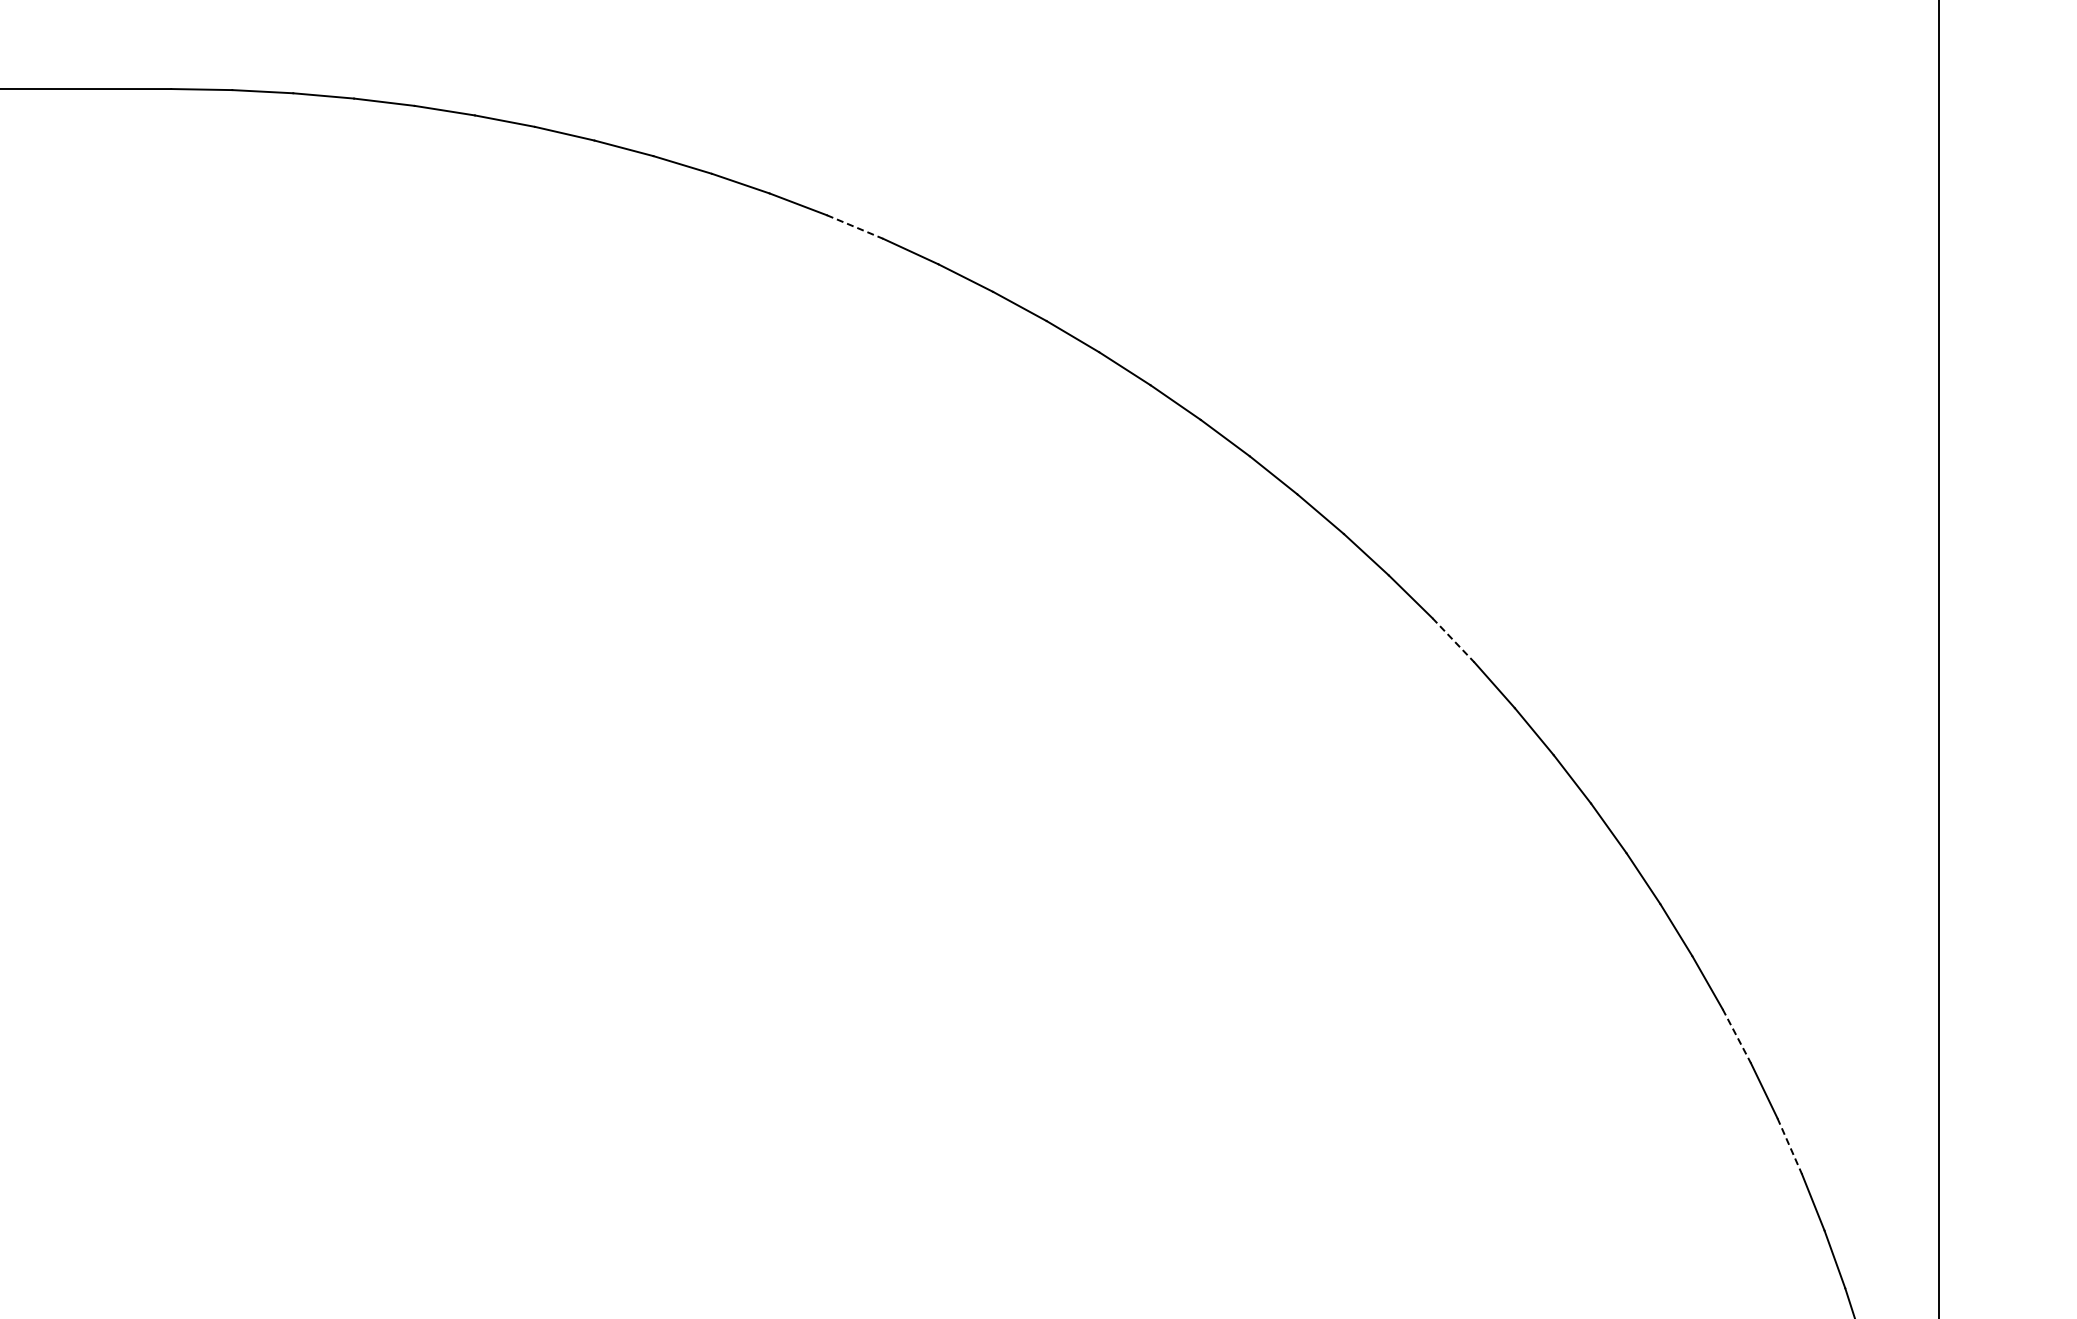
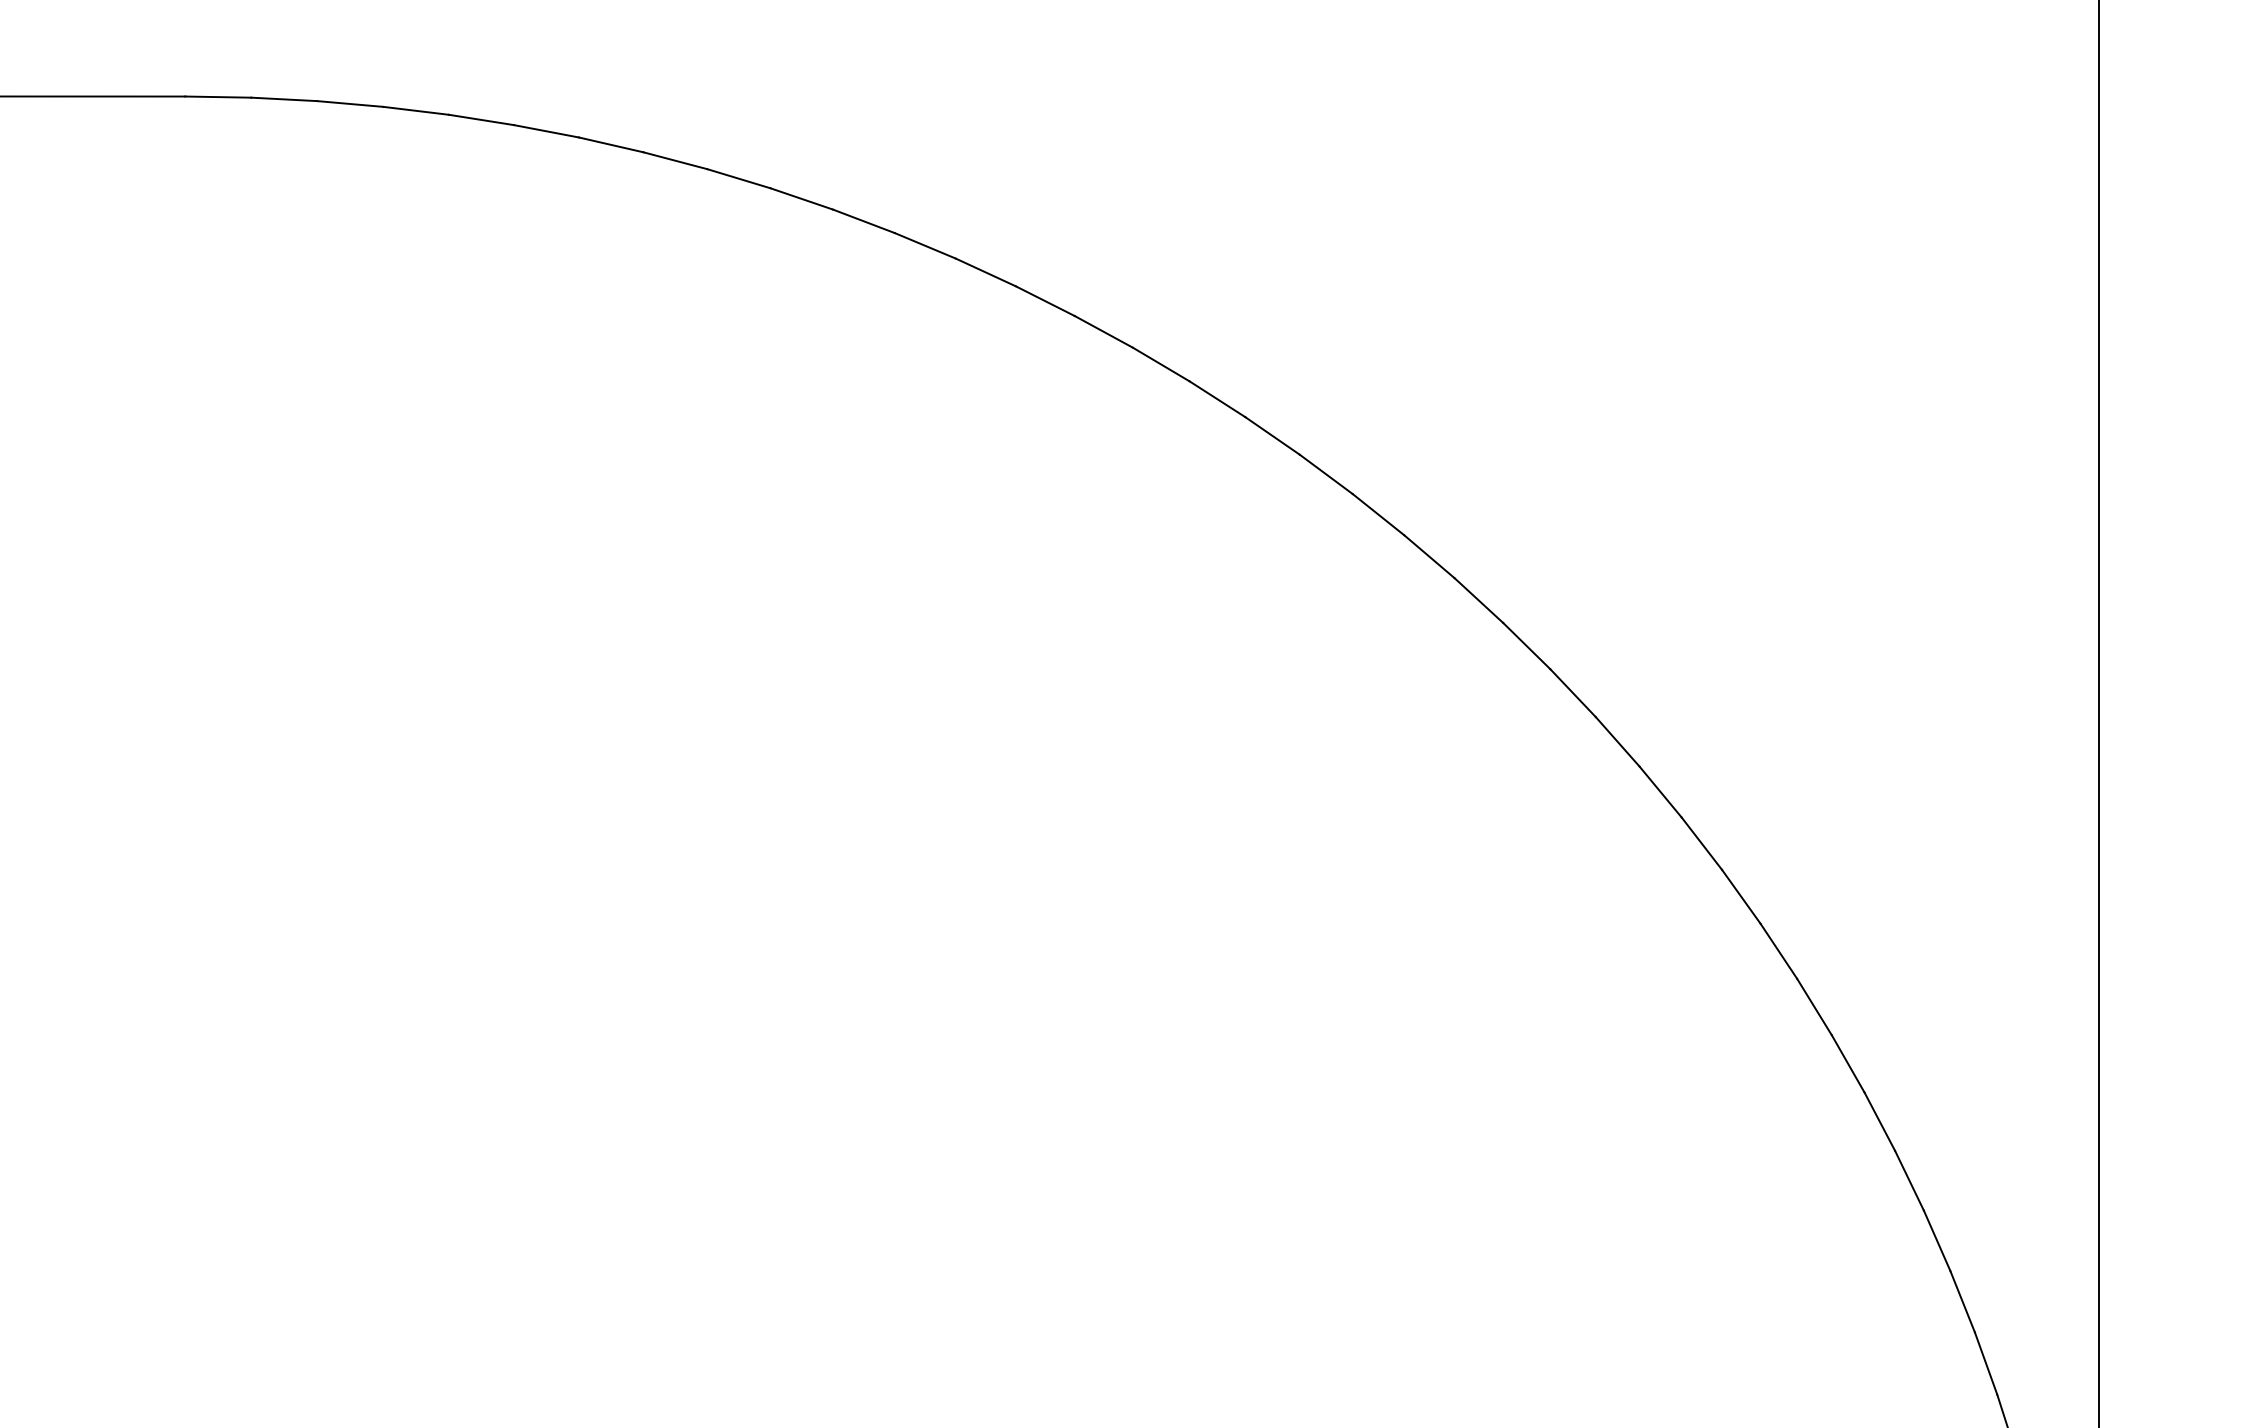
line: (854, 226) -> (924, 245), dashed -> solid
line: (1453, 640) -> (1573, 693), dashed -> solid
line: (1737, 1036) -> (1880, 1122), dashed -> solid
line: (1789, 1146) -> (1936, 1241), dashed -> solid

